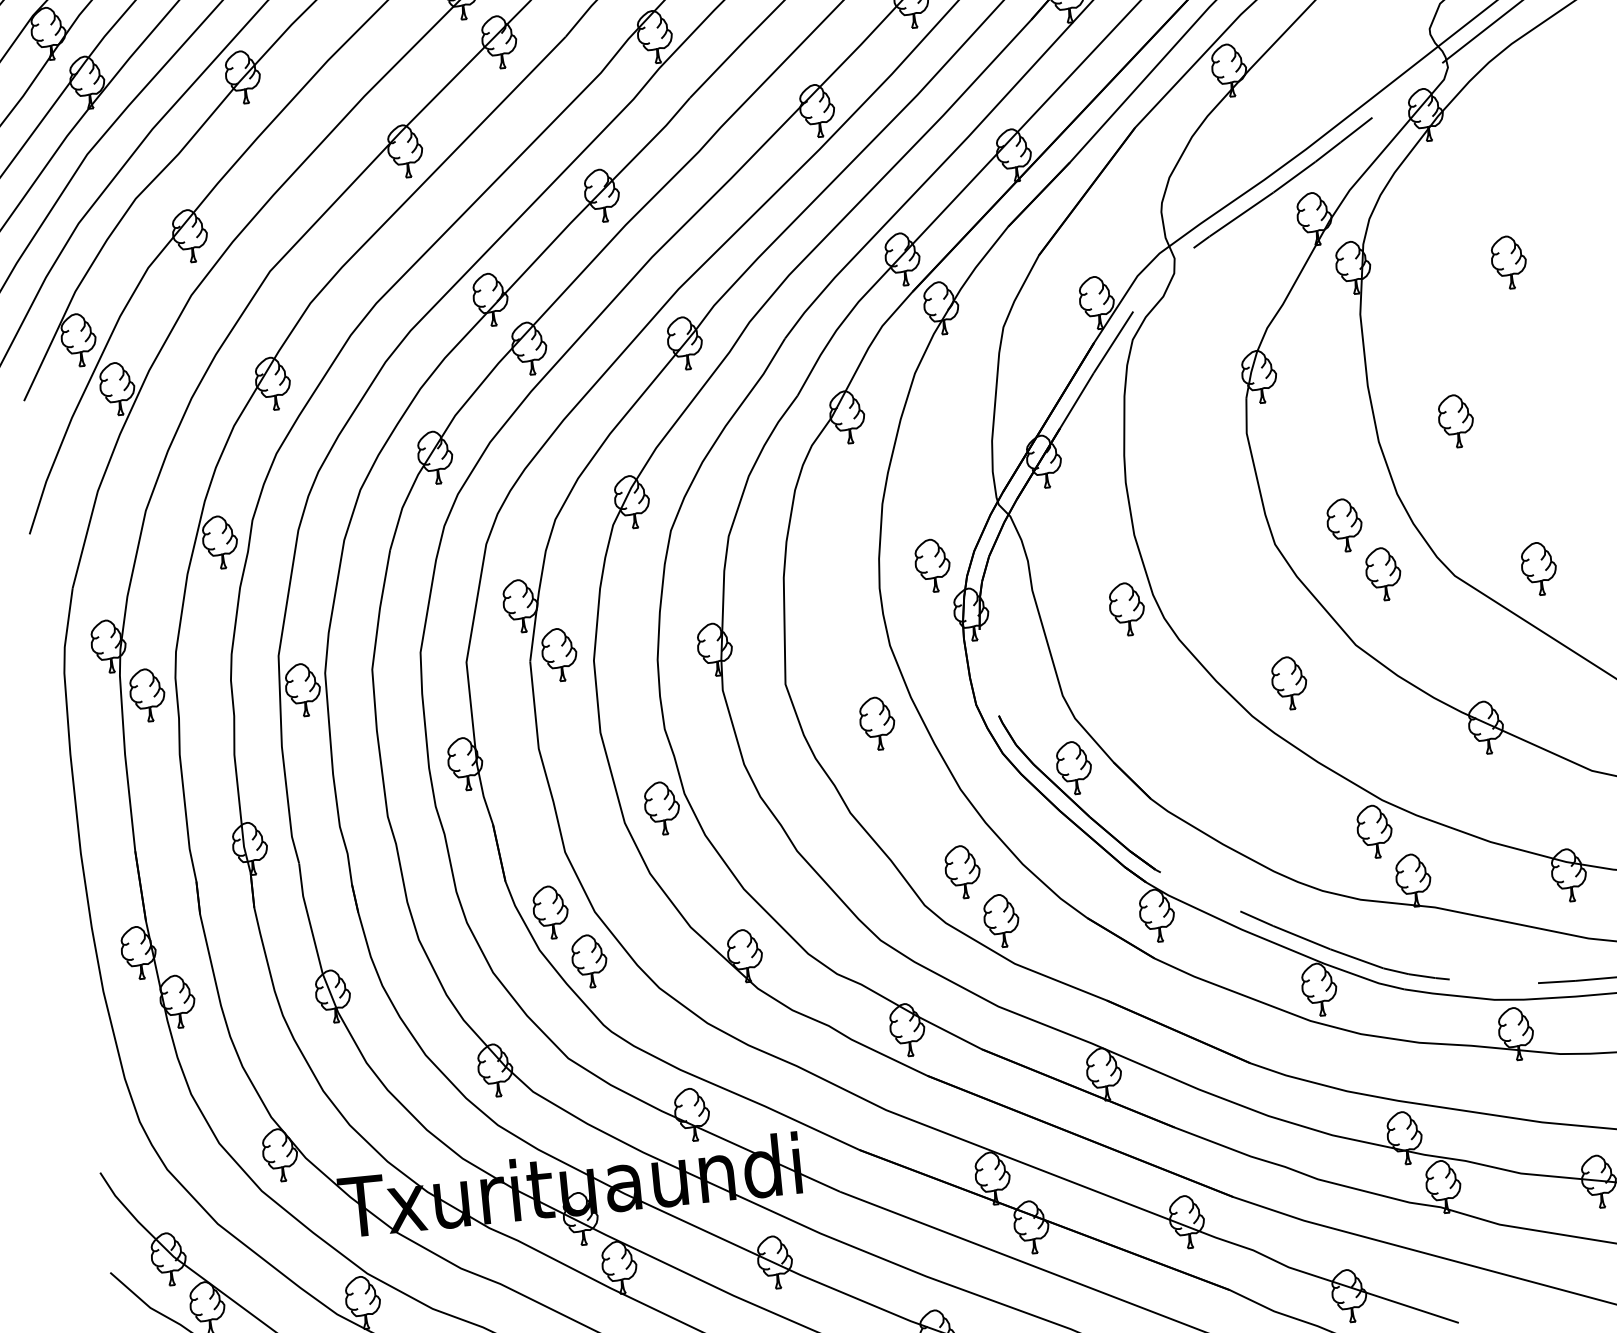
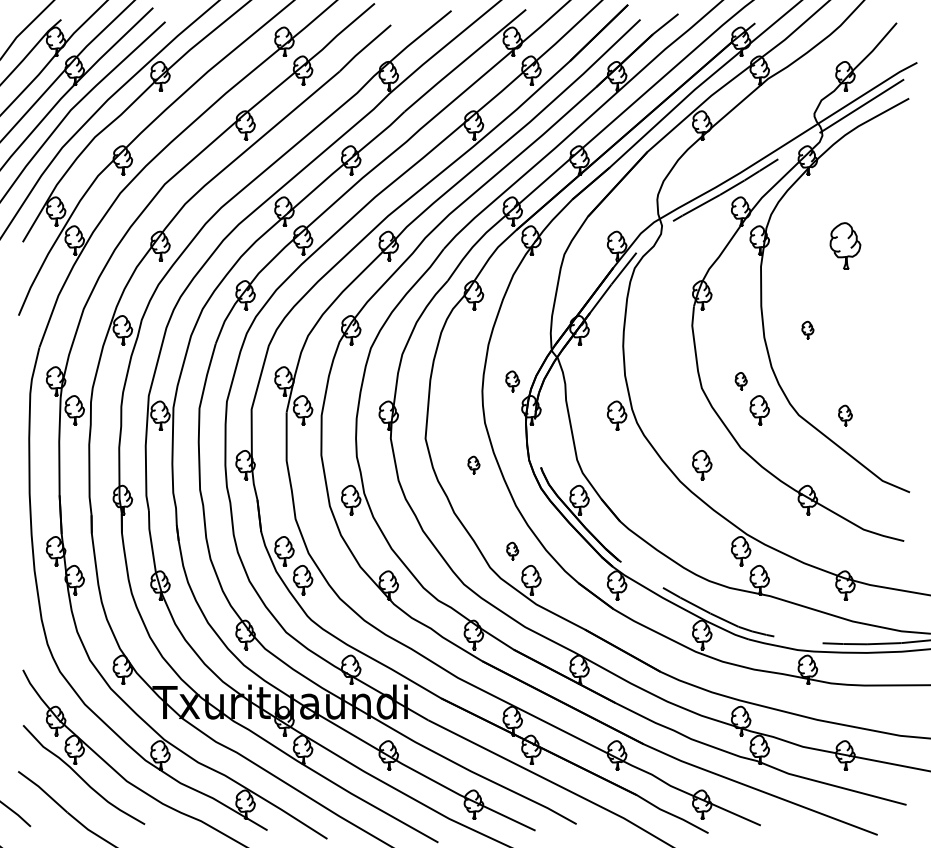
part: (1508, 261) -> (845, 245), size x1.6
part: (1455, 421) -> (807, 330), size x0.6
part: (1345, 525) -> (741, 381), size x0.6
part: (932, 565) -> (512, 381), size x0.7
part: (1539, 568) -> (845, 415), size x0.7
part: (876, 724) -> (473, 465), size x0.6
part: (962, 872) -> (512, 551), size x0.6

